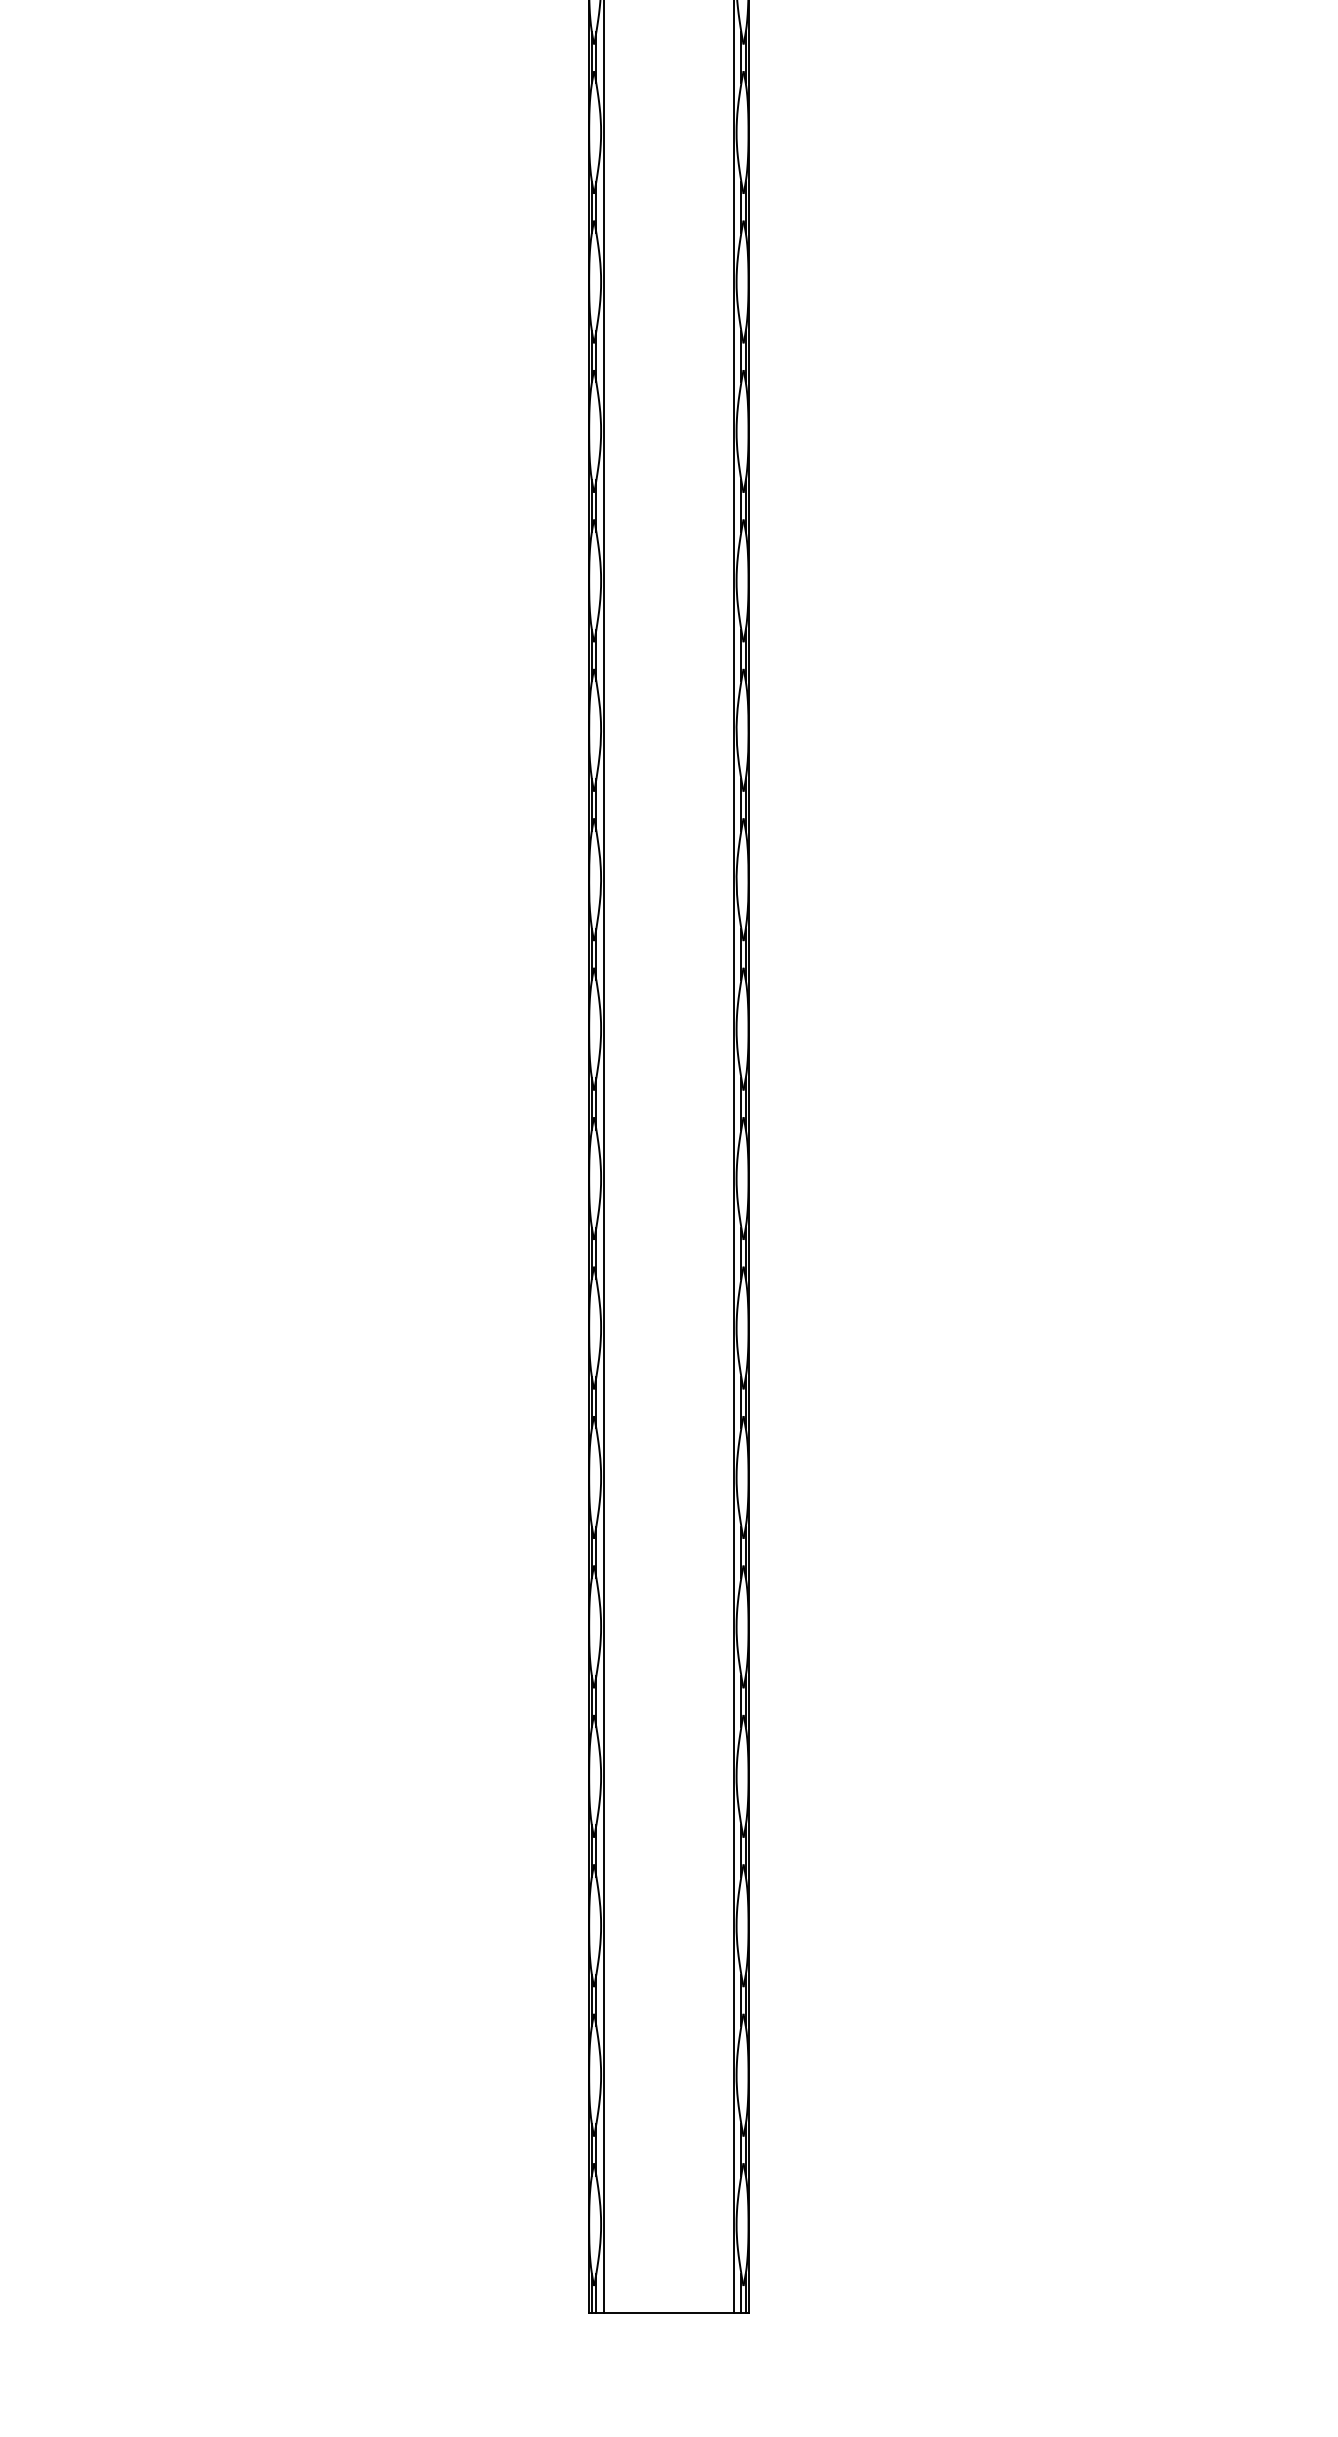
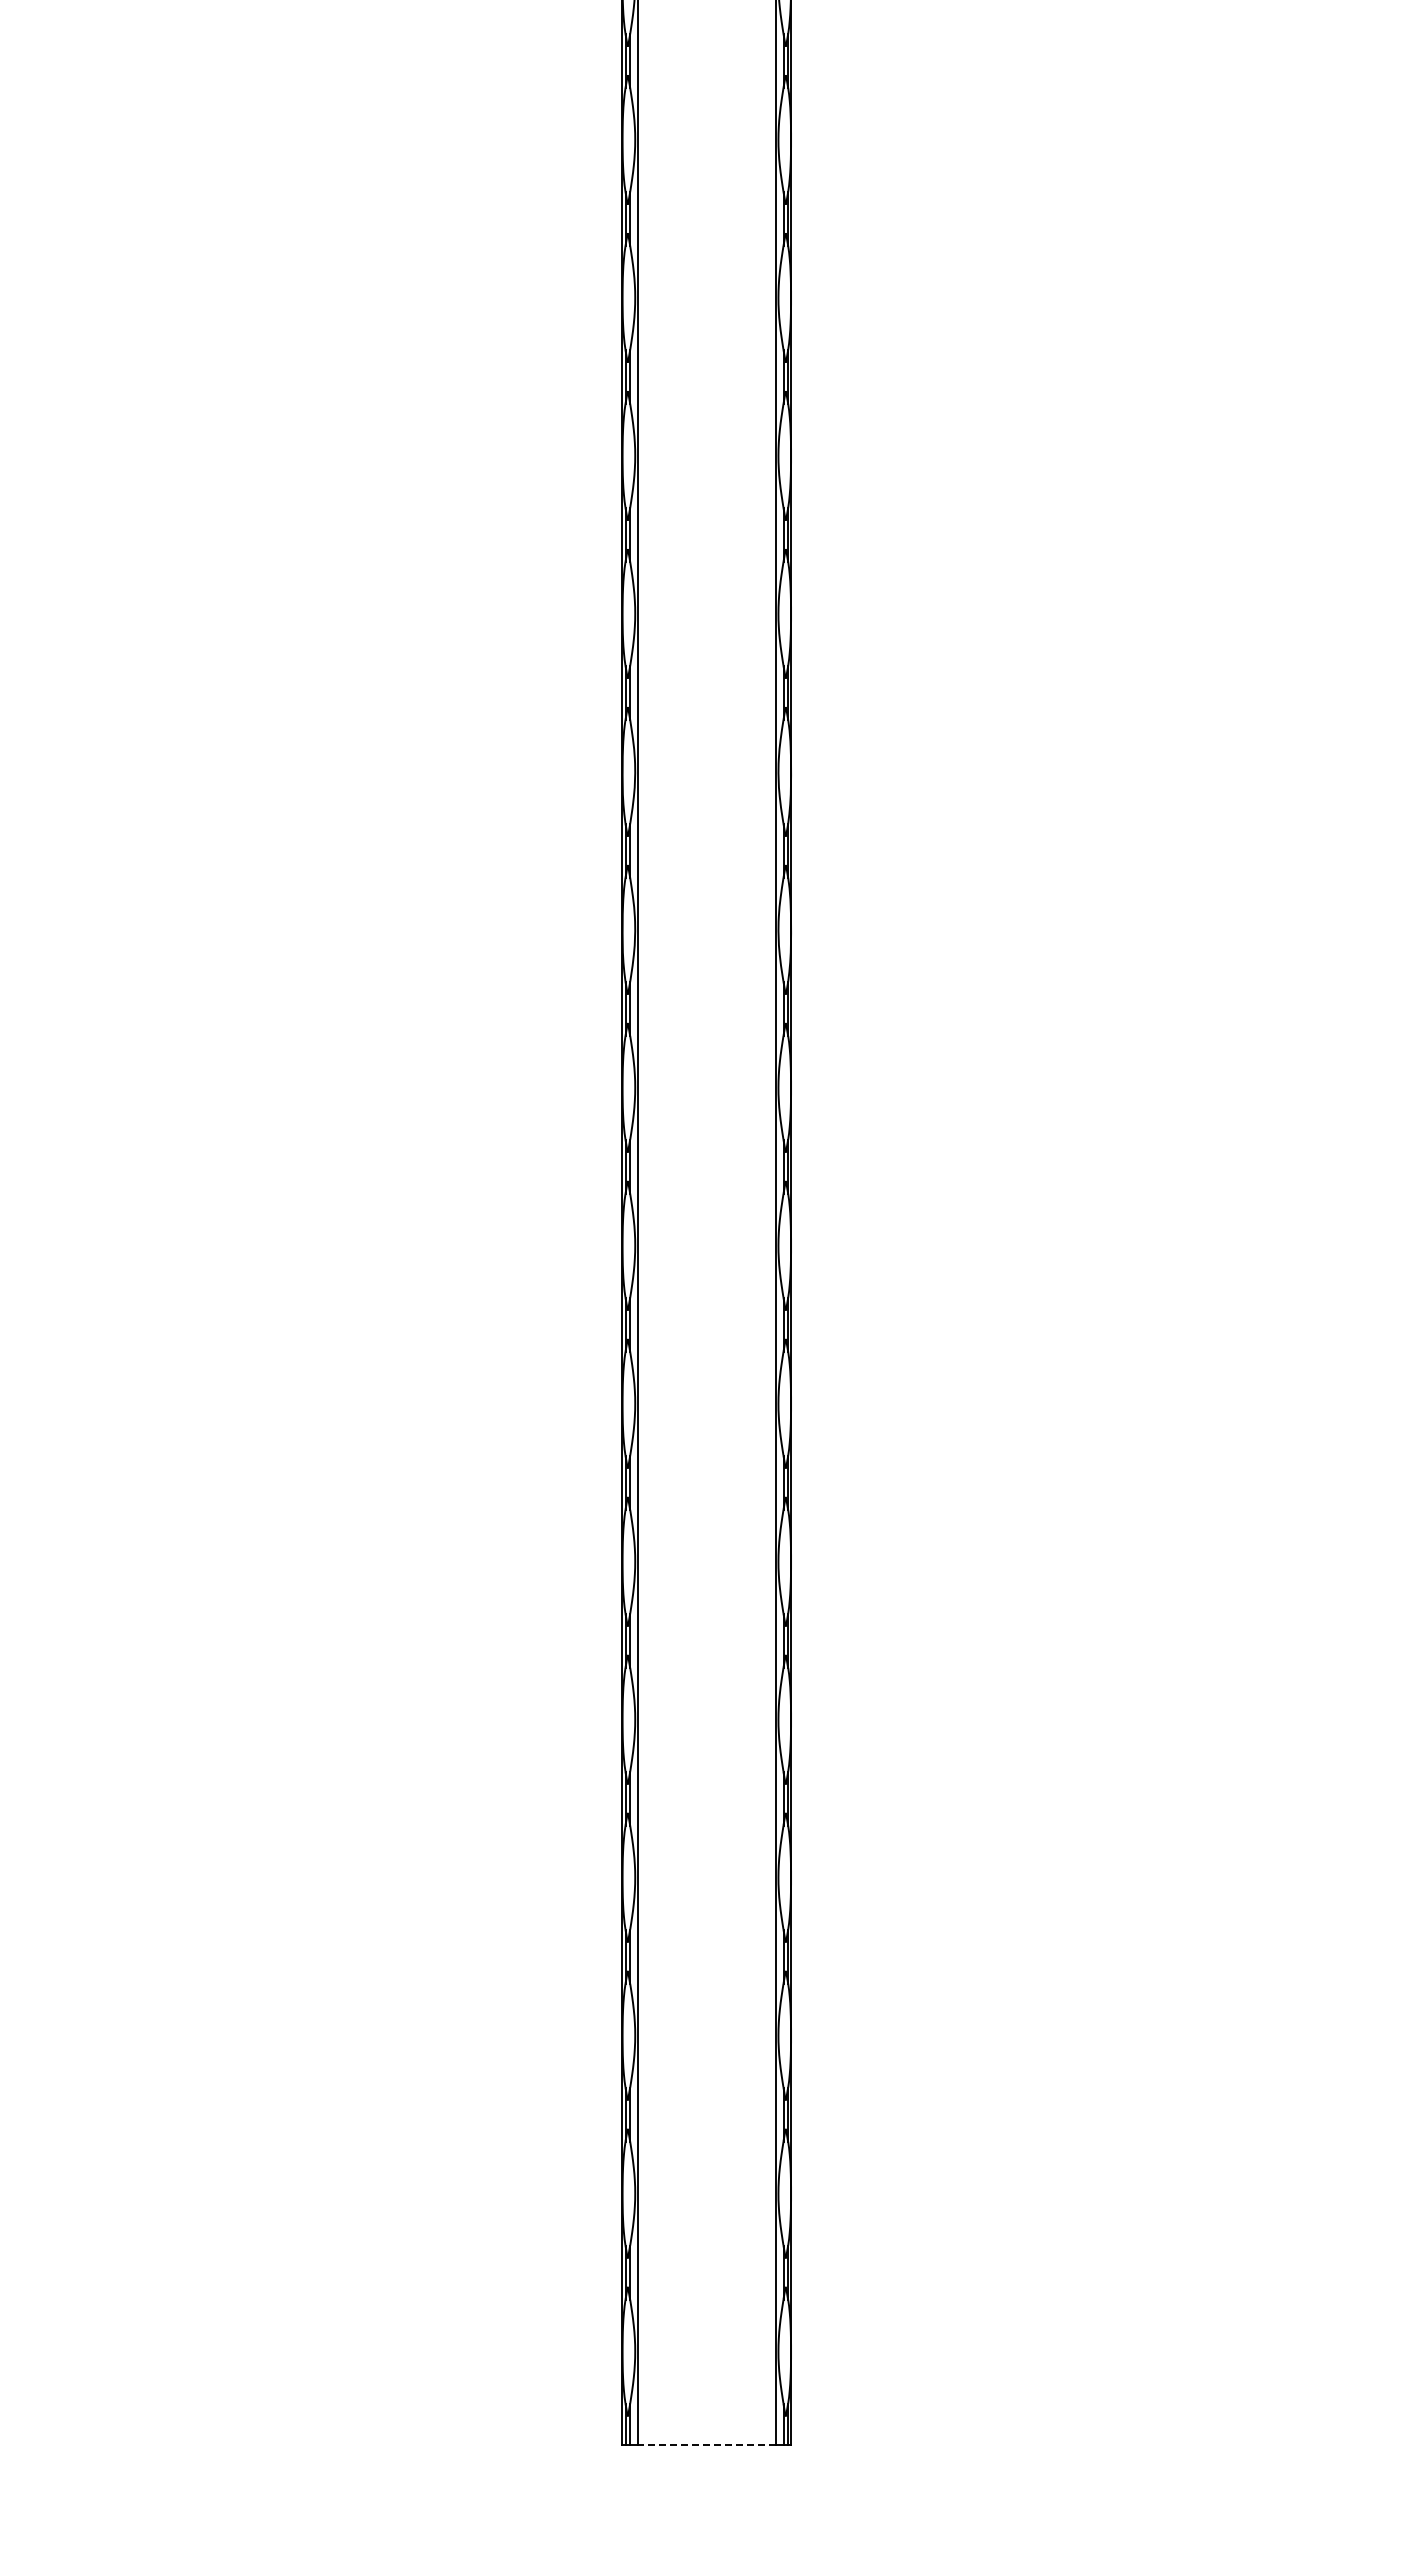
line: (668, 2312) -> (706, 2444), solid -> dashed

